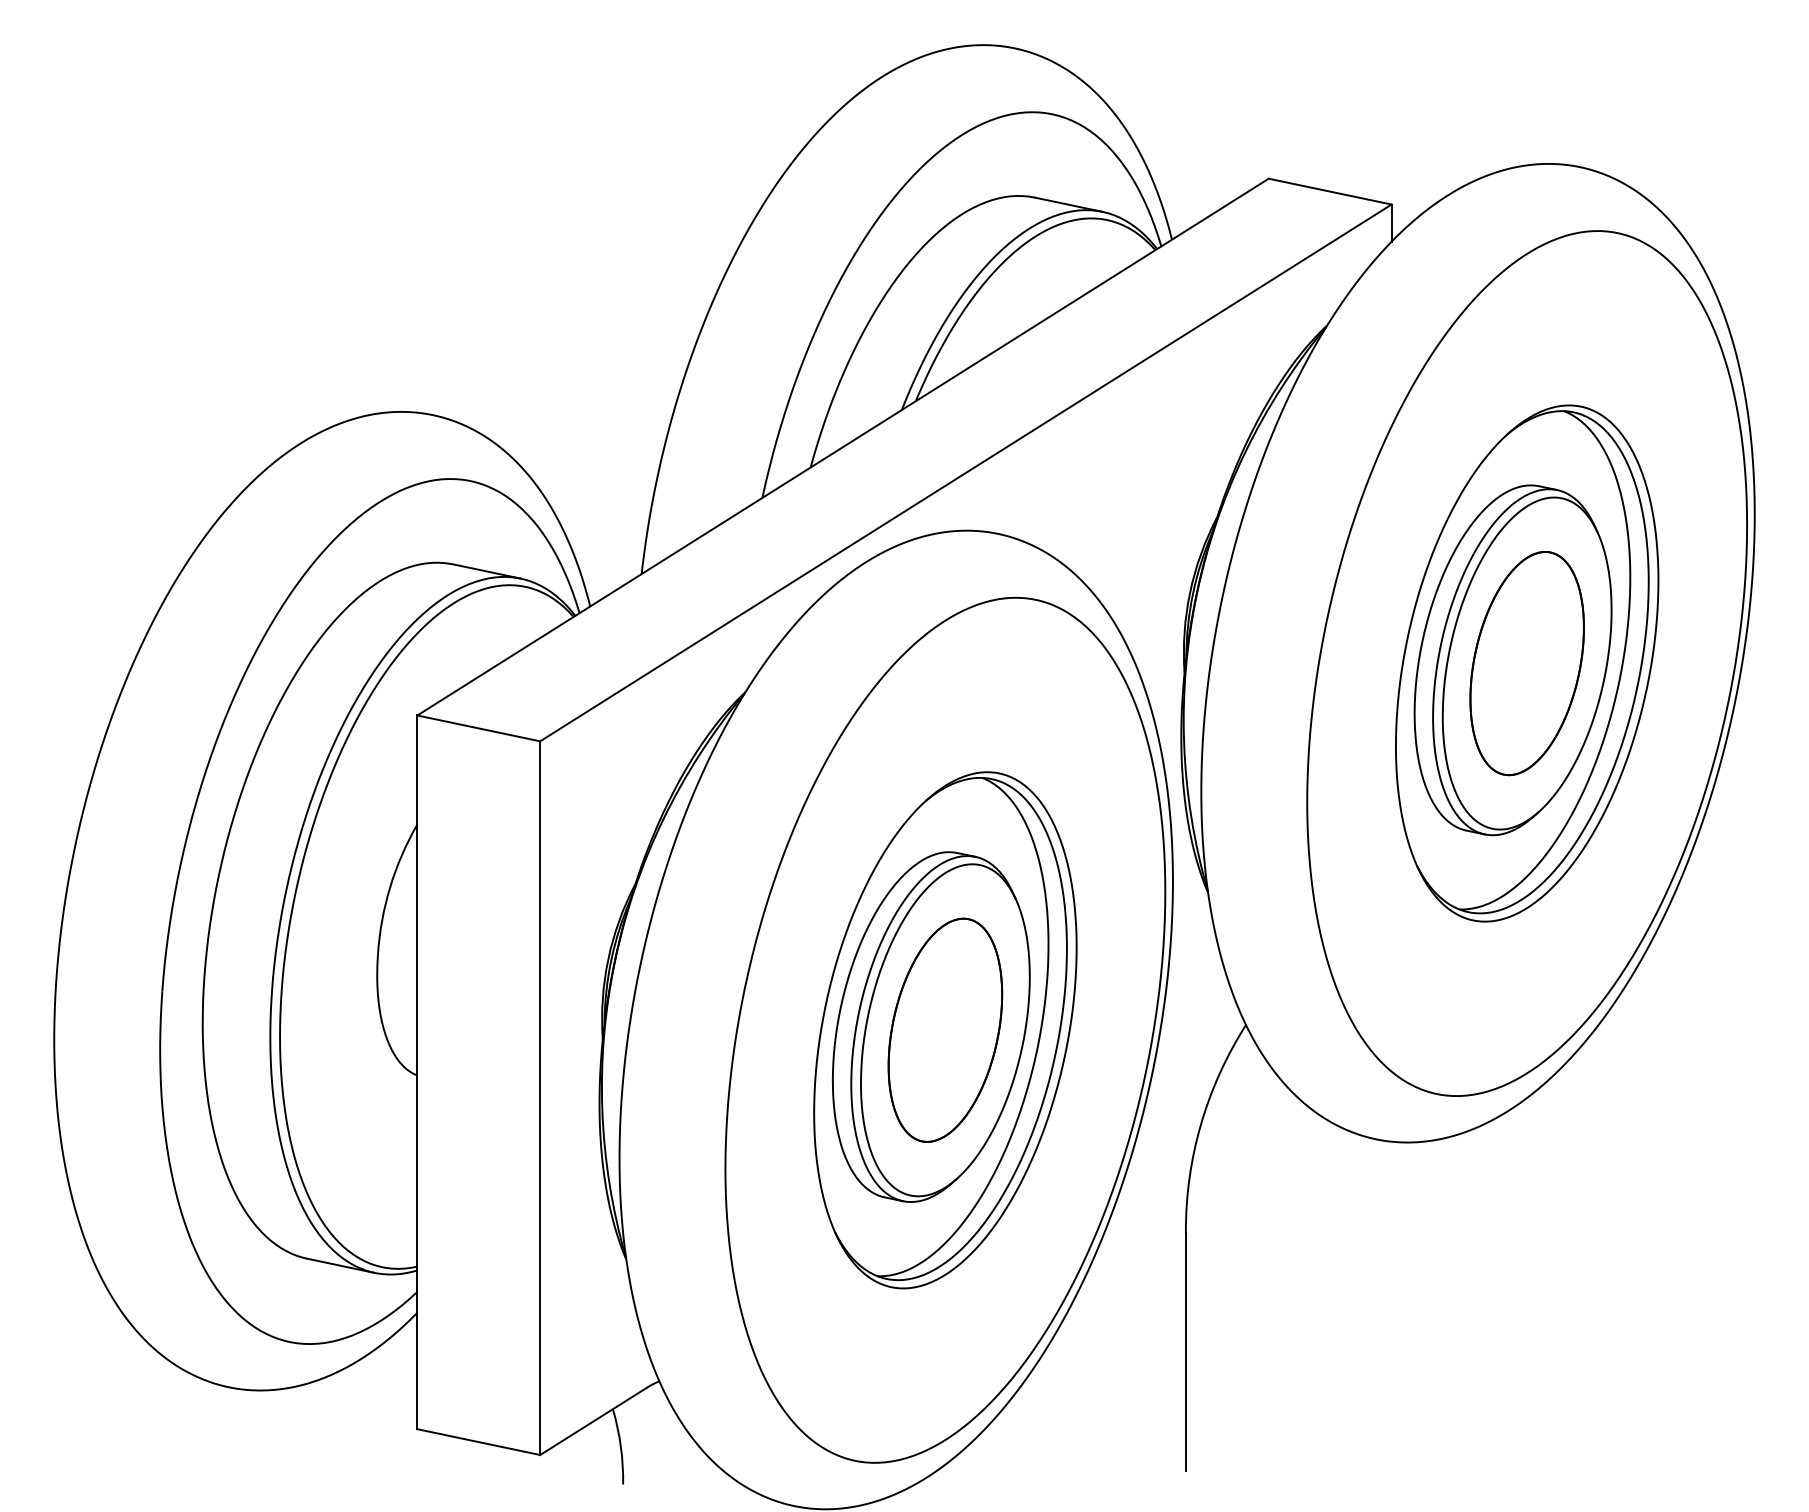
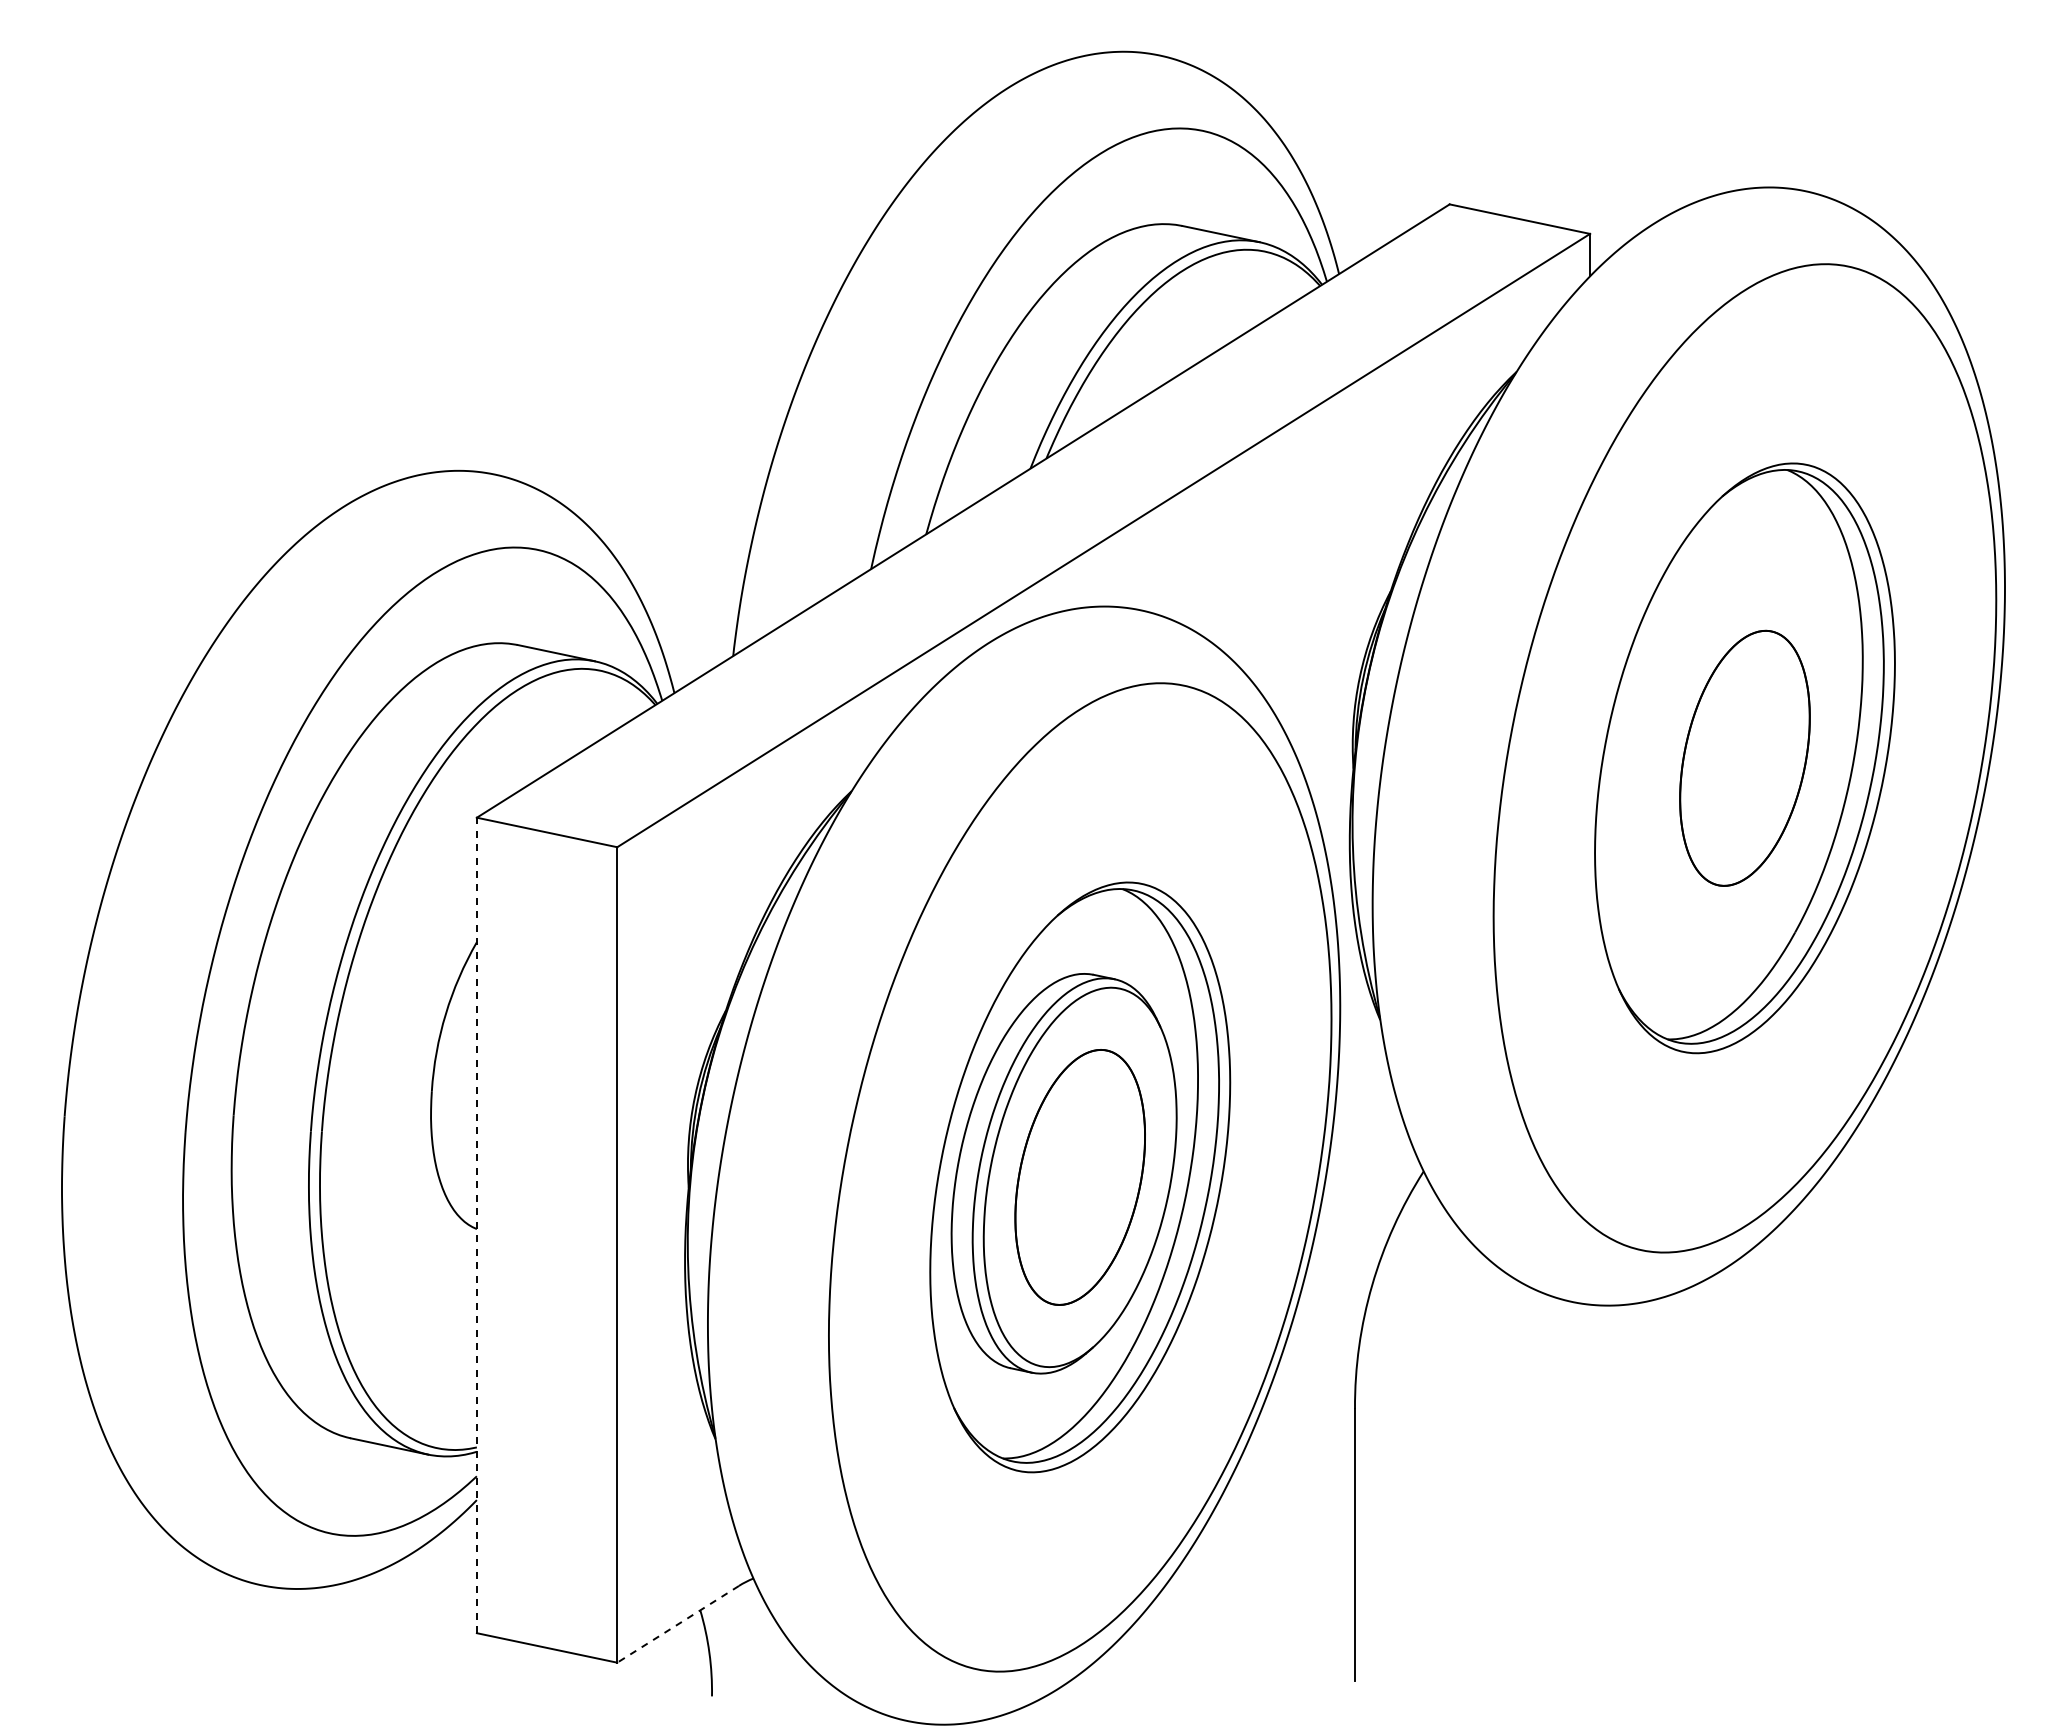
part: (1512, 660) -> (1728, 754), removed
line: (417, 1072) -> (476, 1225), solid -> dashed
line: (593, 1421) -> (678, 1624), solid -> dashed

